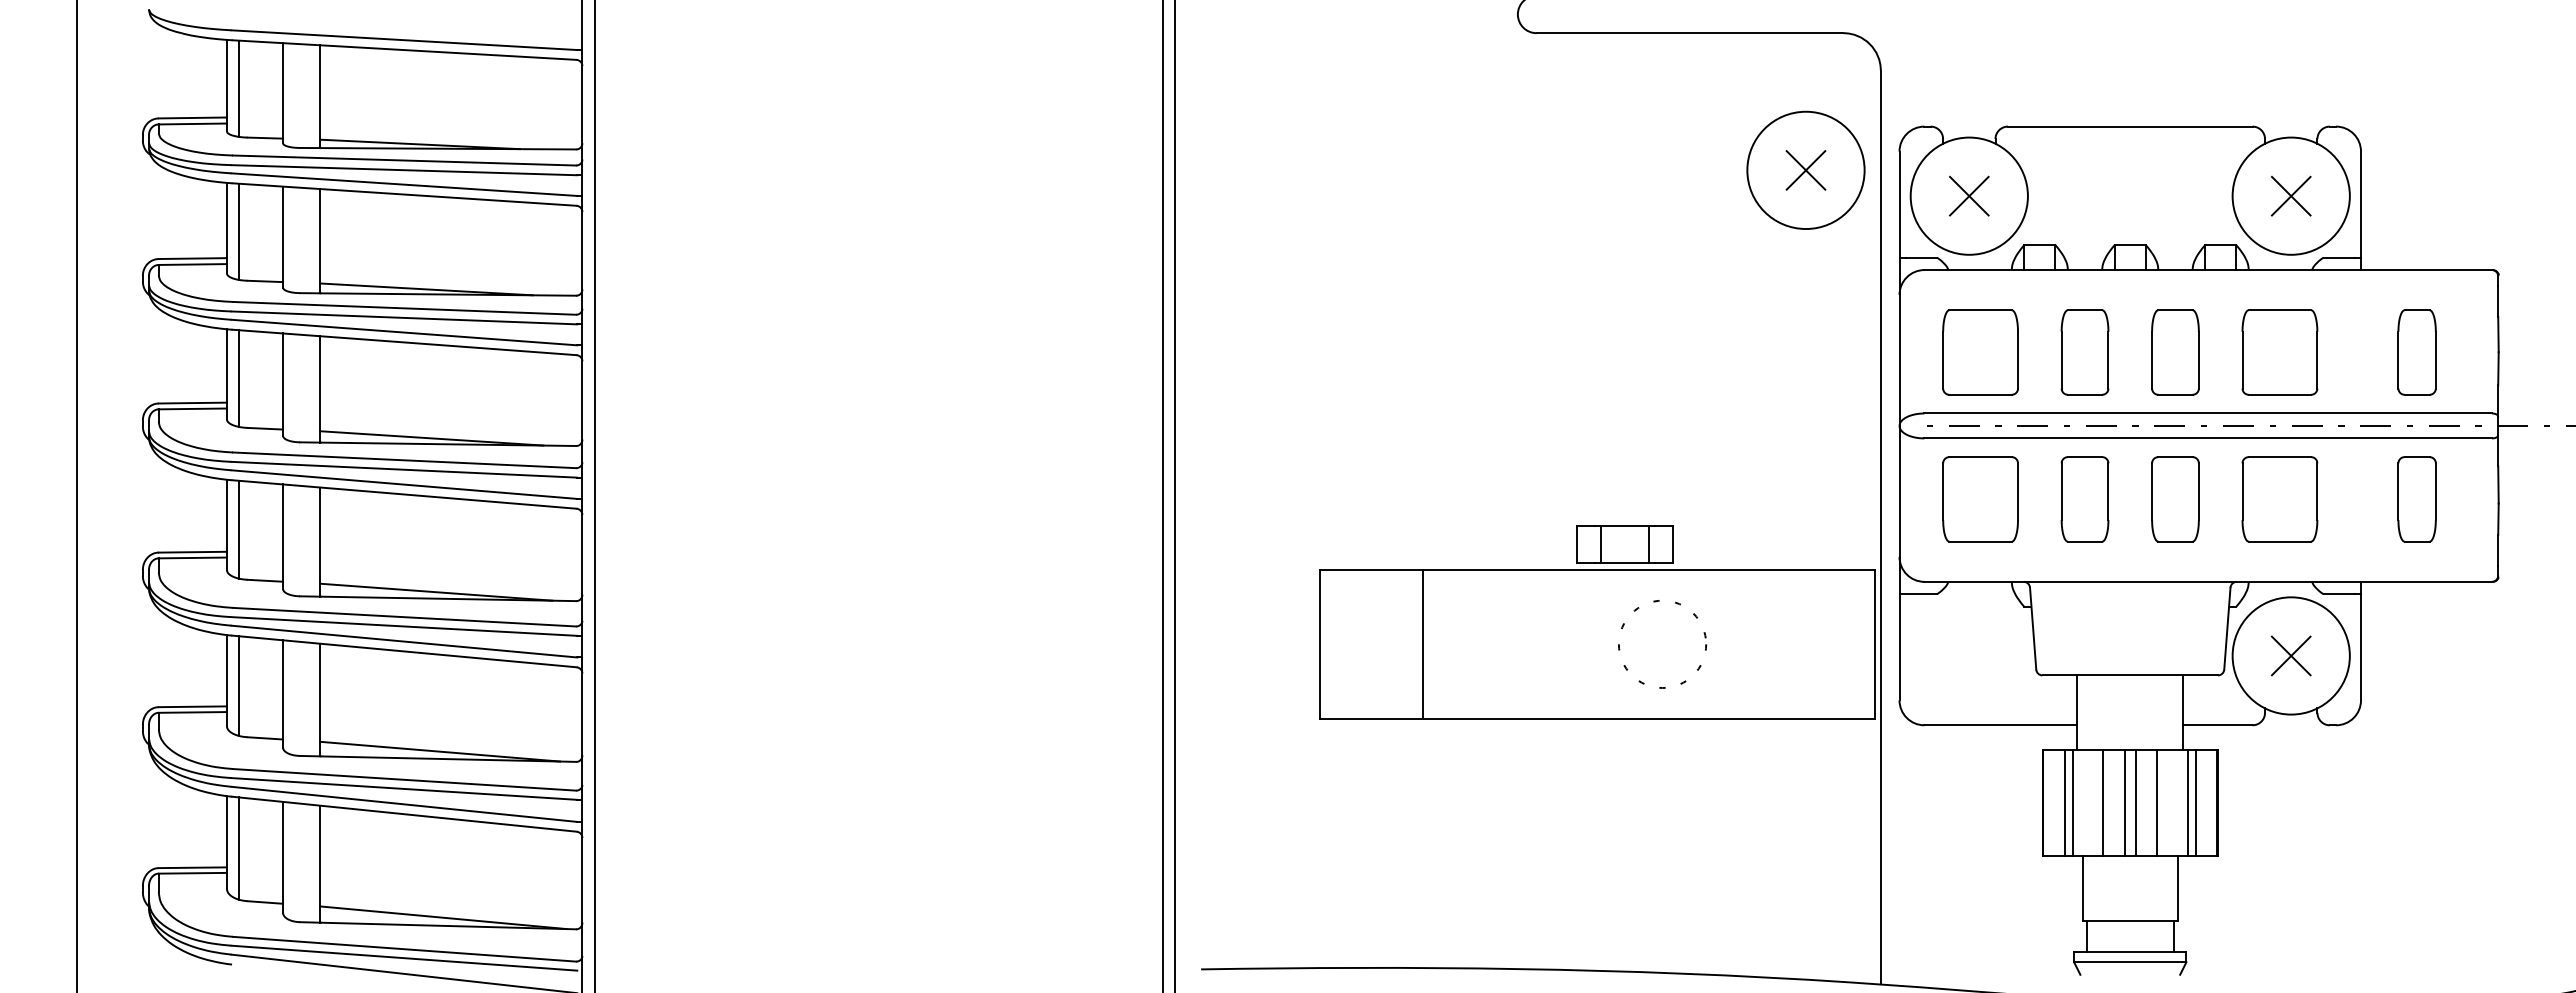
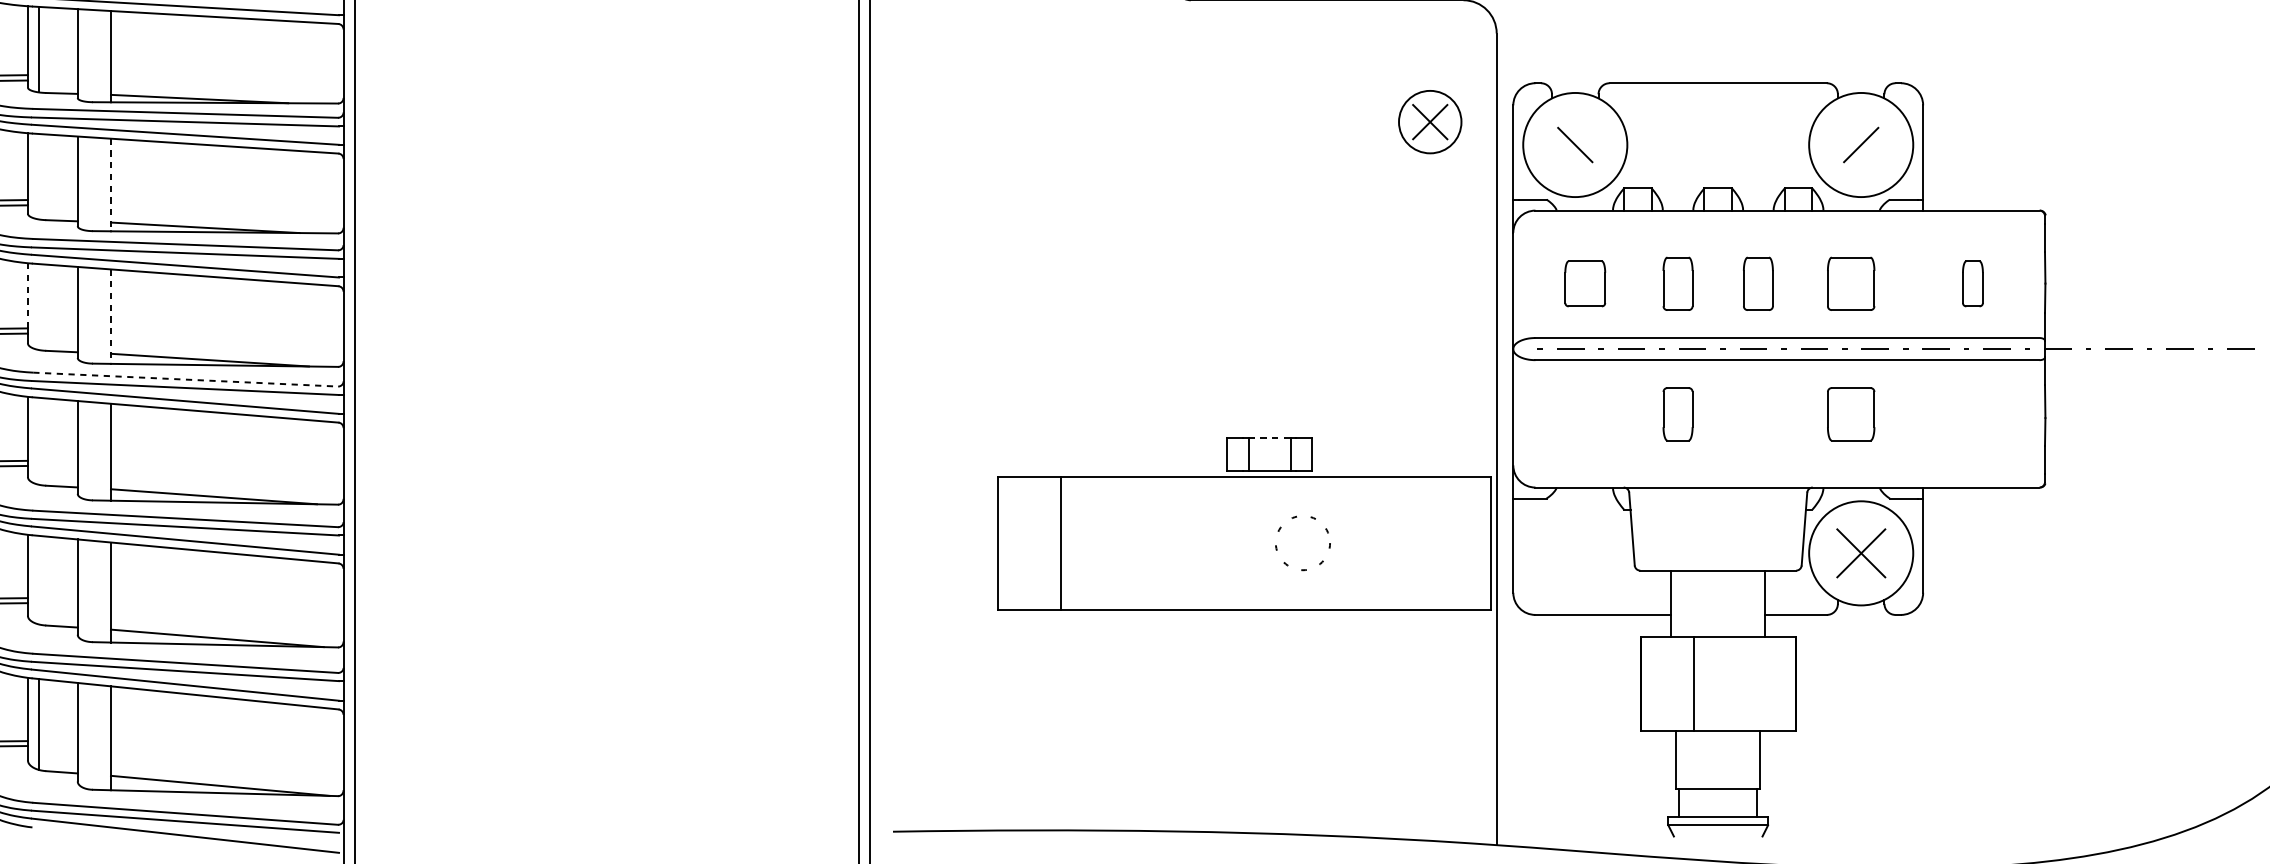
circle: (1805, 170) -> (1429, 122), size x0.6
line: (1969, 195) -> (1575, 144), removed
line: (2290, 195) -> (1860, 144), removed
line: (239, 231) -> (39, 176), removed
line: (320, 241) -> (110, 185), solid -> dashed
part: (1980, 352) -> (1585, 283), size x0.6
part: (2084, 352) -> (1677, 283), size x0.7
part: (2175, 352) -> (1758, 283), size x0.7
part: (2279, 352) -> (1850, 283), size x0.7
part: (2416, 352) -> (1972, 283), size x0.6
line: (226, 365) -> (27, 295), solid -> dashed
line: (239, 378) -> (39, 306), removed
line: (320, 389) -> (110, 316), solid -> dashed
line: (404, 460) -> (185, 379), solid -> dashed
part: (1980, 499) -> (1585, 414), removed
part: (2084, 499) -> (1677, 414), size x0.7
part: (2175, 499) -> (1758, 414), removed
part: (2279, 499) -> (1850, 414), size x0.7
part: (2416, 499) -> (1972, 414), removed
line: (1625, 525) -> (1269, 437), solid -> dashed
line: (239, 529) -> (39, 441), removed
line: (1422, 644) -> (1060, 543), moved
circle: (1662, 644) -> (1302, 543), size x0.7
part: (2290, 655) -> (1860, 552), size x1.4
line: (239, 686) -> (39, 580), removed
line: (2064, 803) -> (1659, 684), removed
line: (2072, 803) -> (1666, 684), removed
line: (2124, 803) -> (1713, 684), removed
line: (2135, 803) -> (1722, 684), removed
line: (2157, 803) -> (1742, 684), removed
line: (2188, 803) -> (1769, 684), removed
line: (2195, 803) -> (1776, 684), removed

